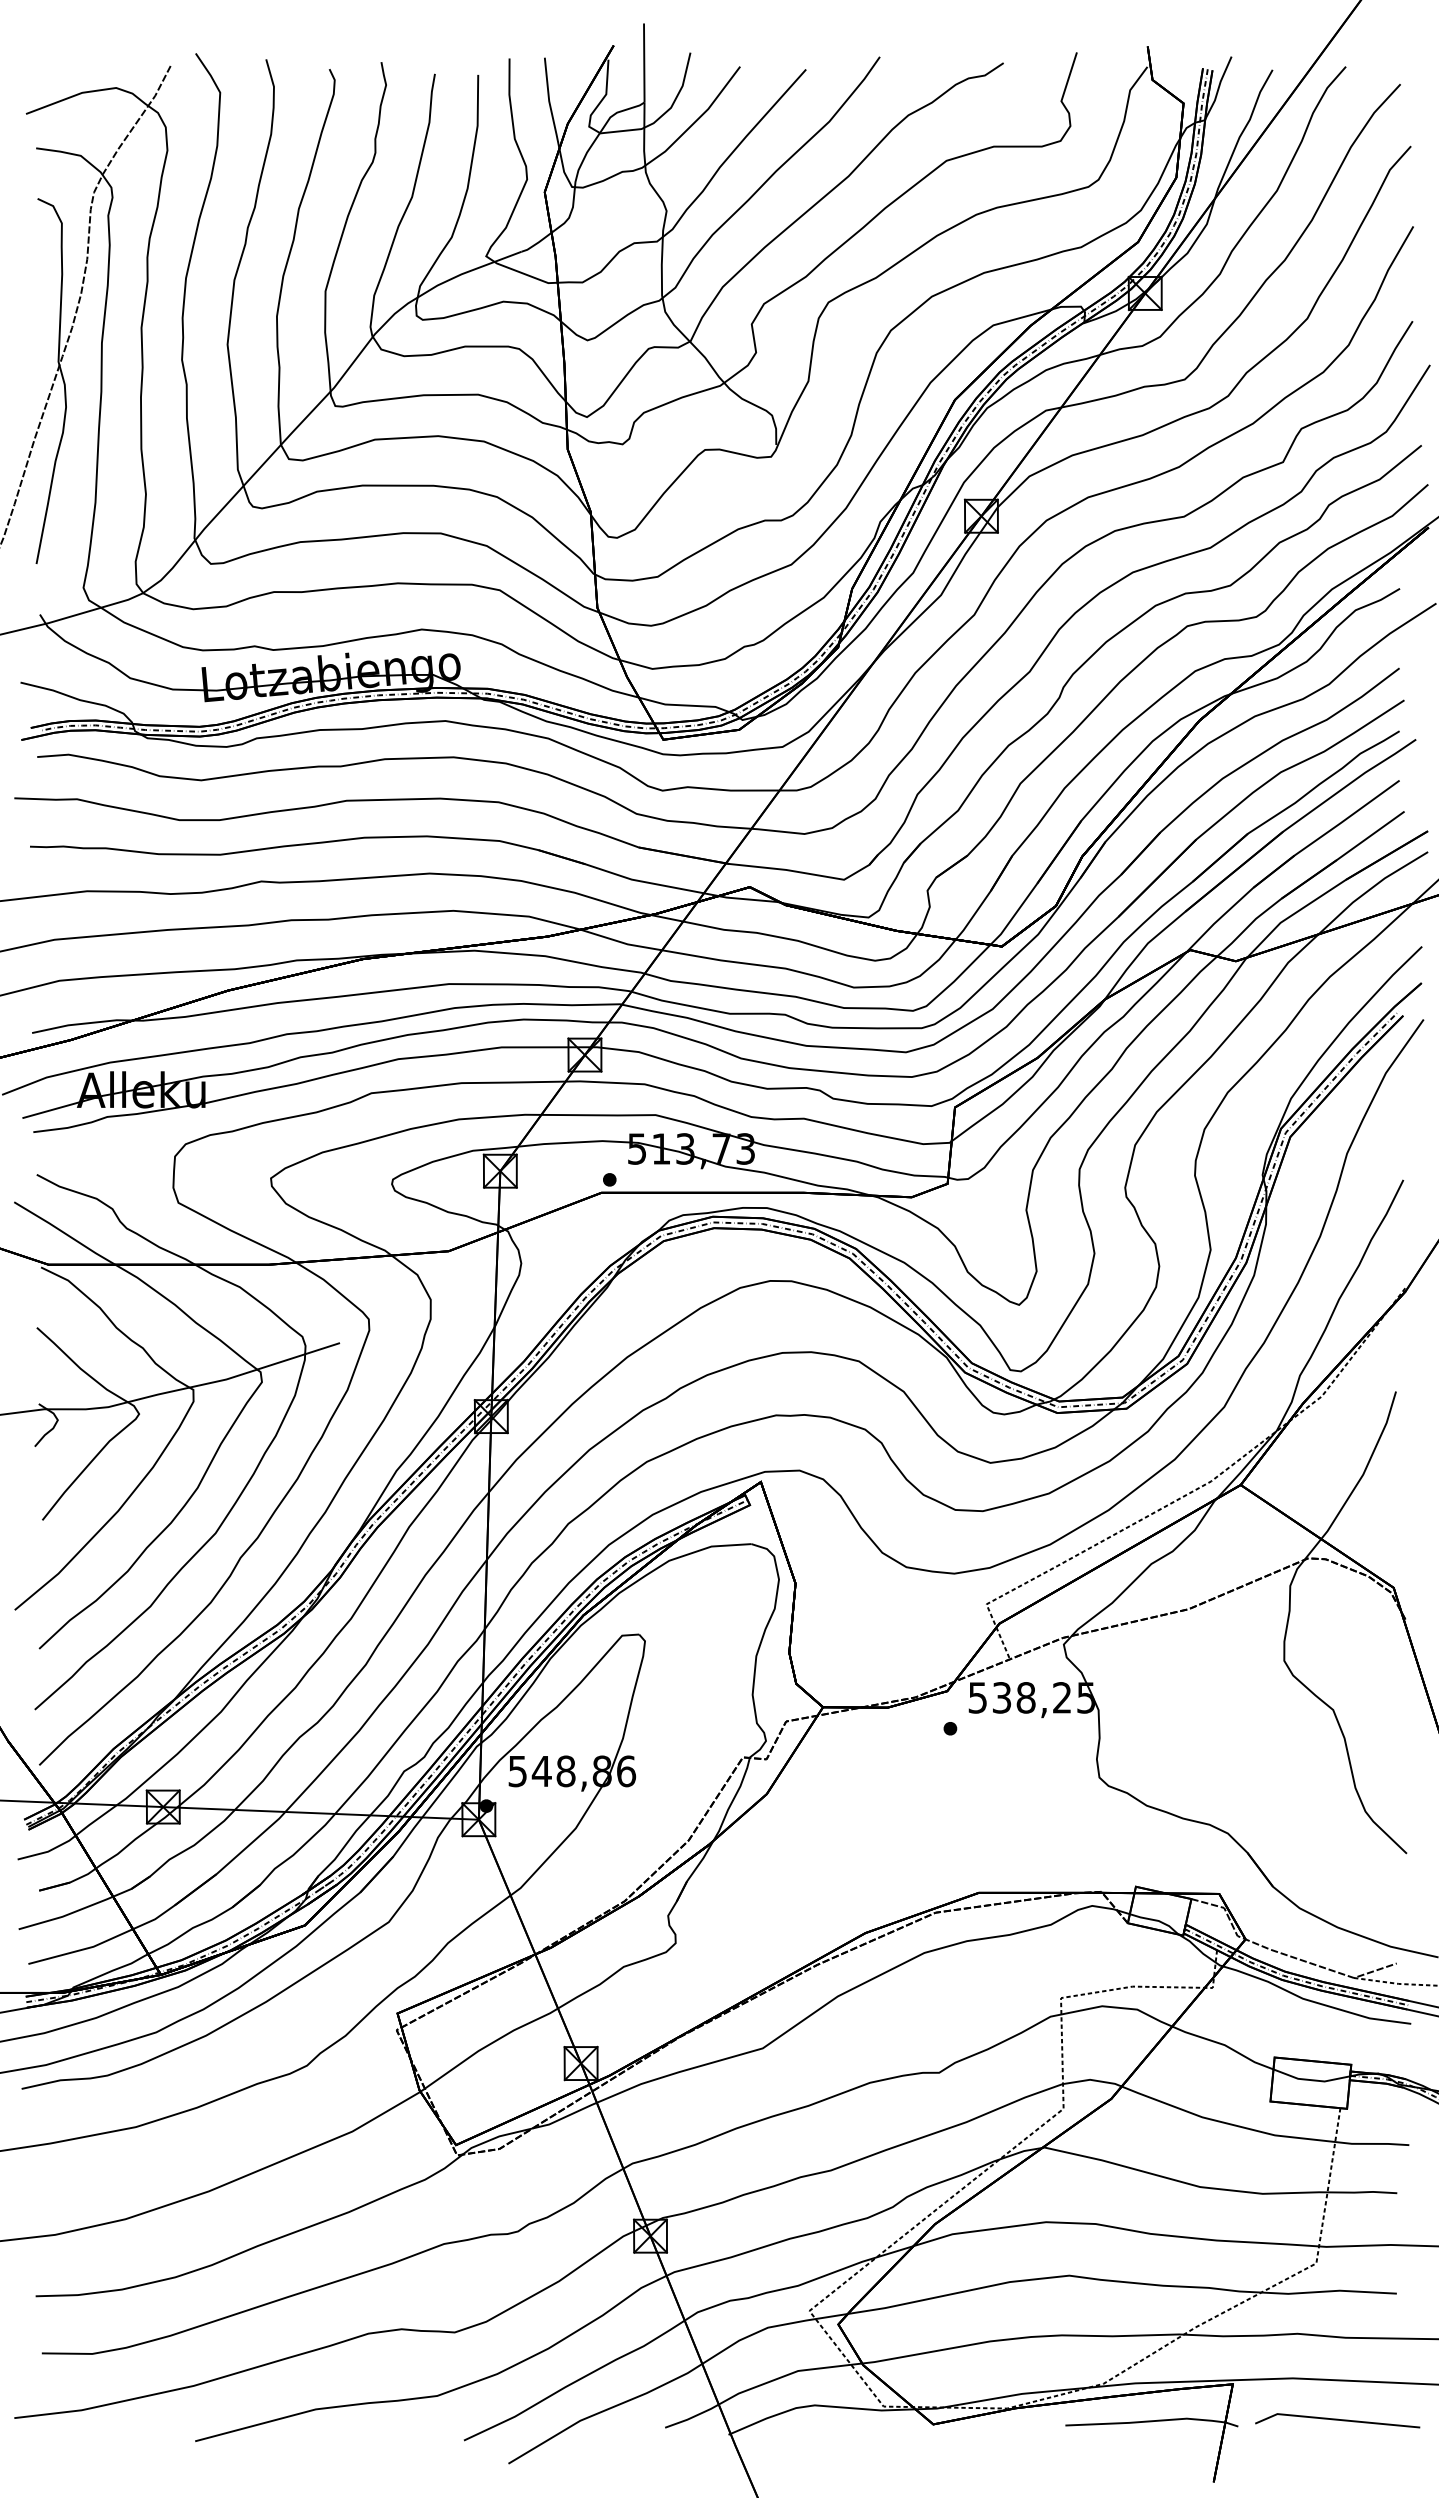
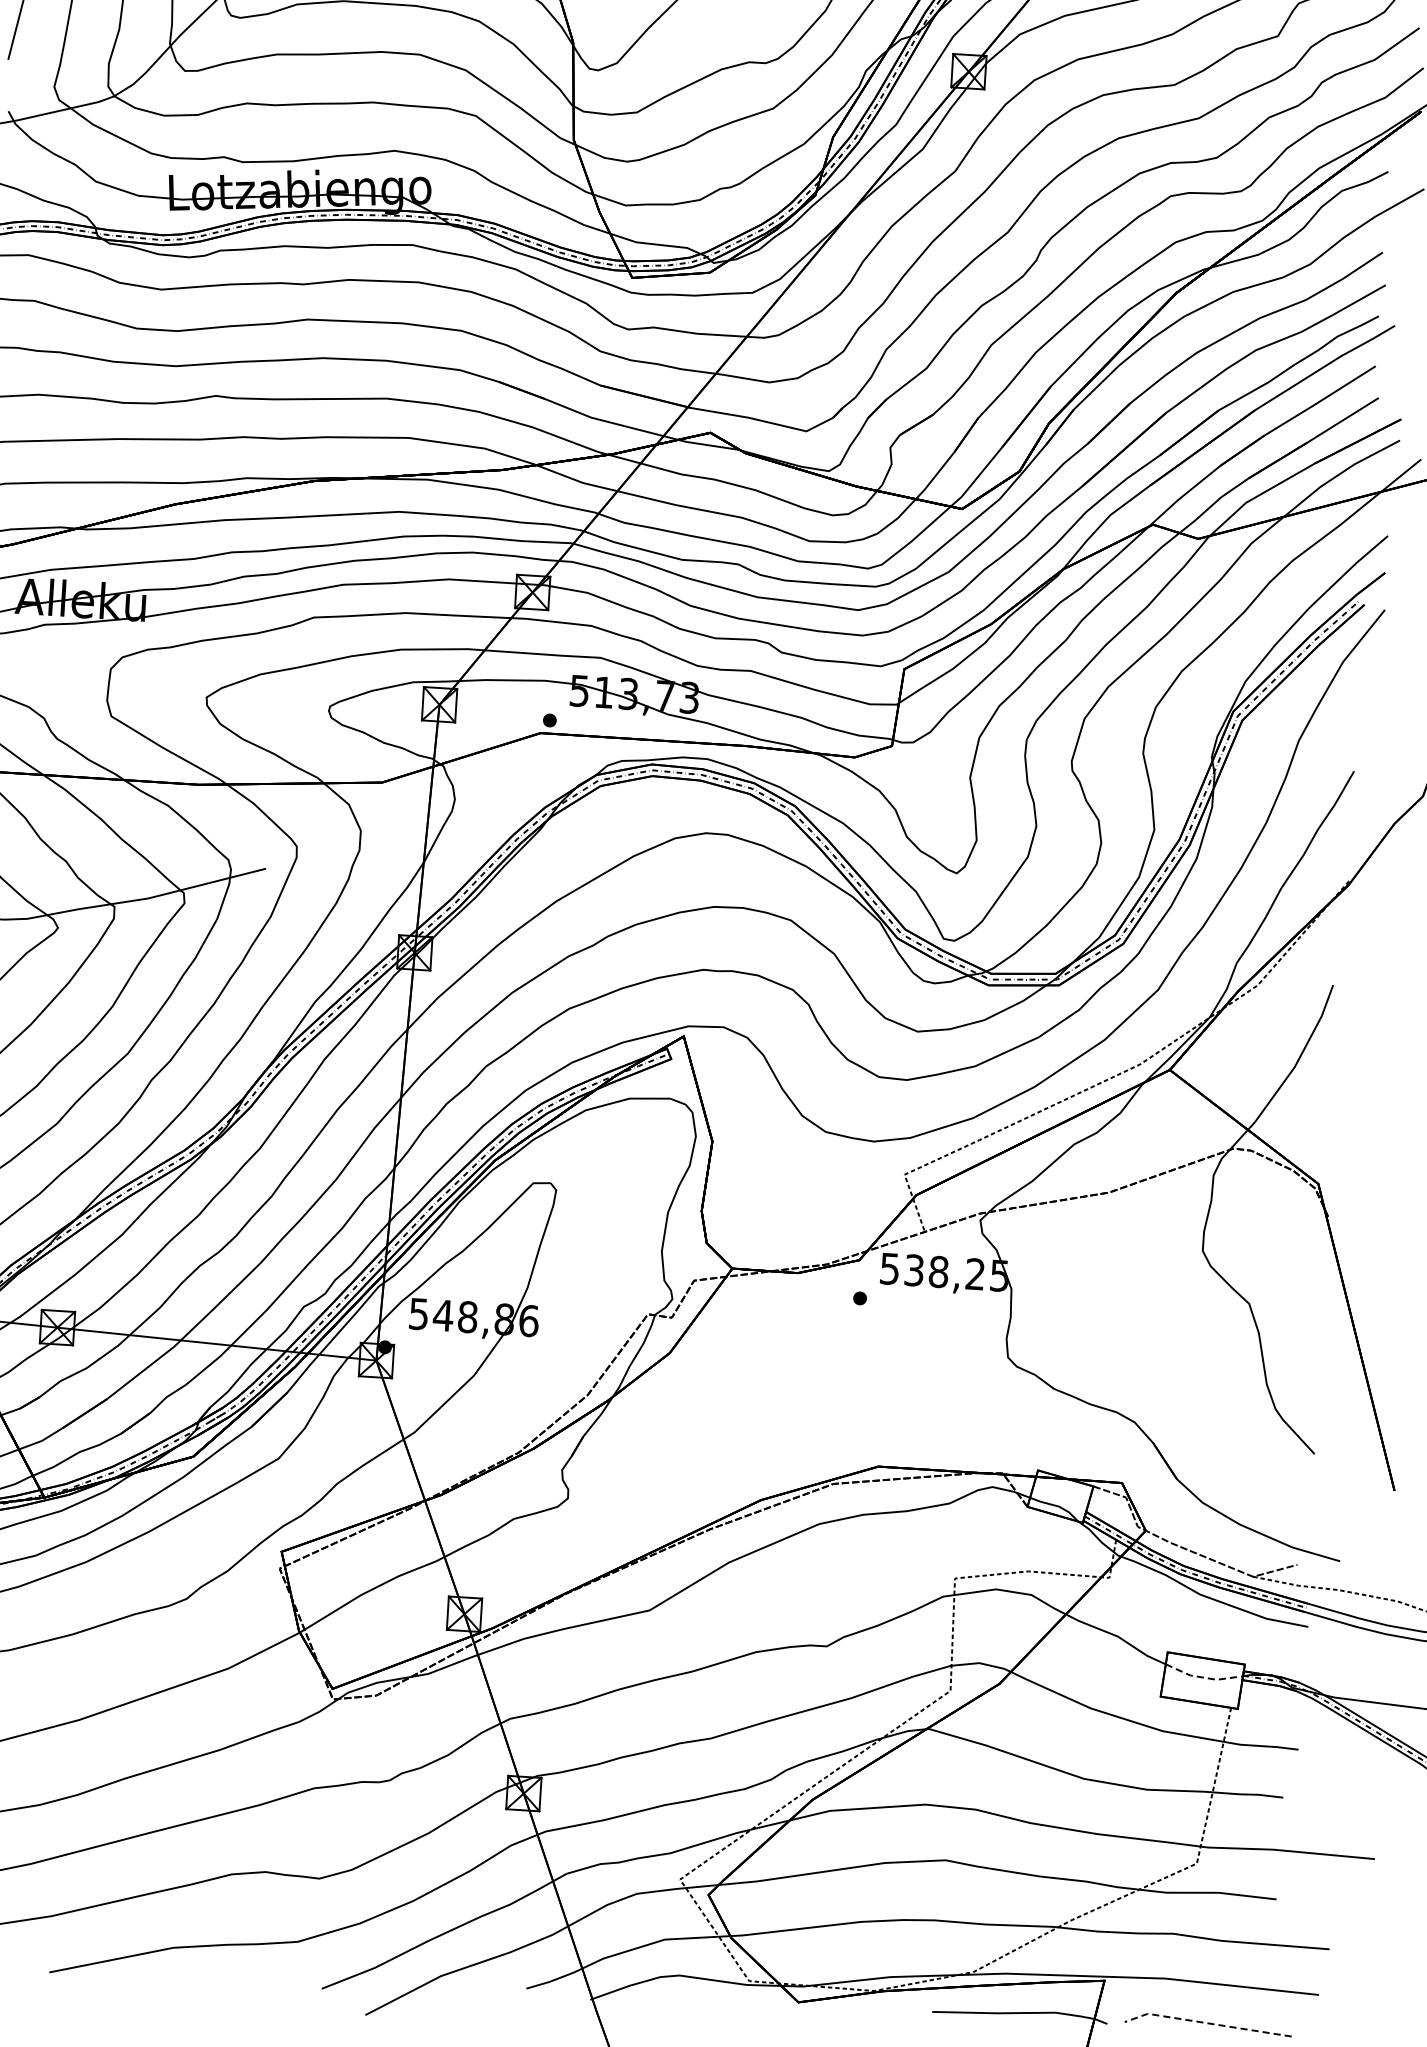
line: (1311, 2080) -> (1203, 1677), solid -> dashed
line: (1335, 2419) -> (1206, 2023), solid -> dashed

